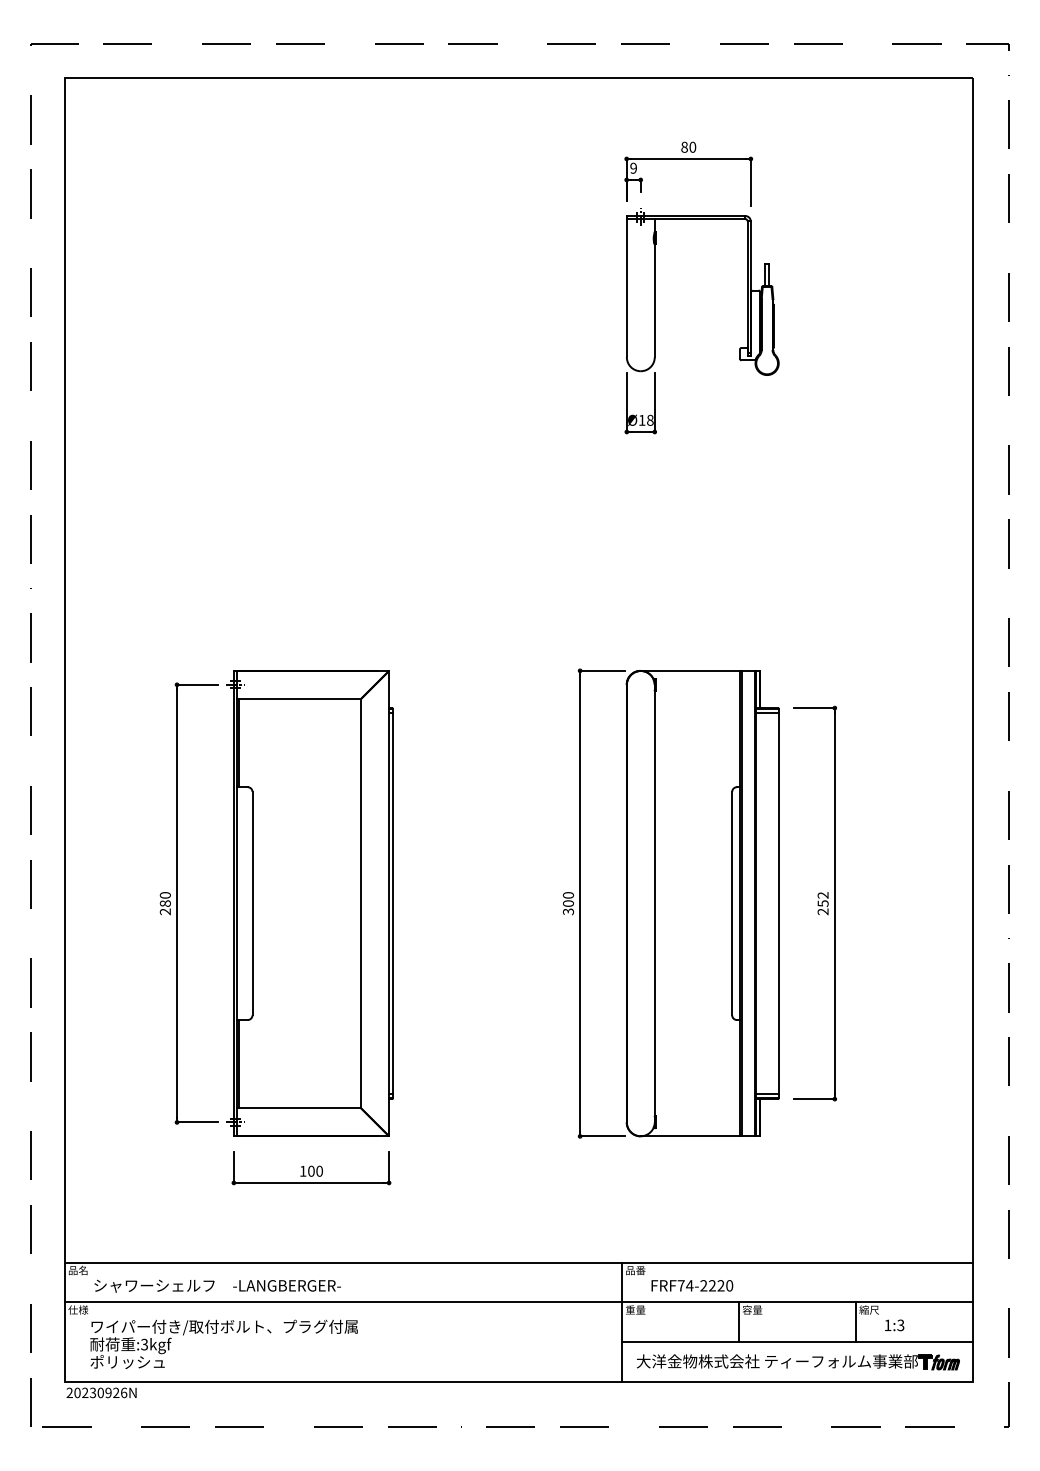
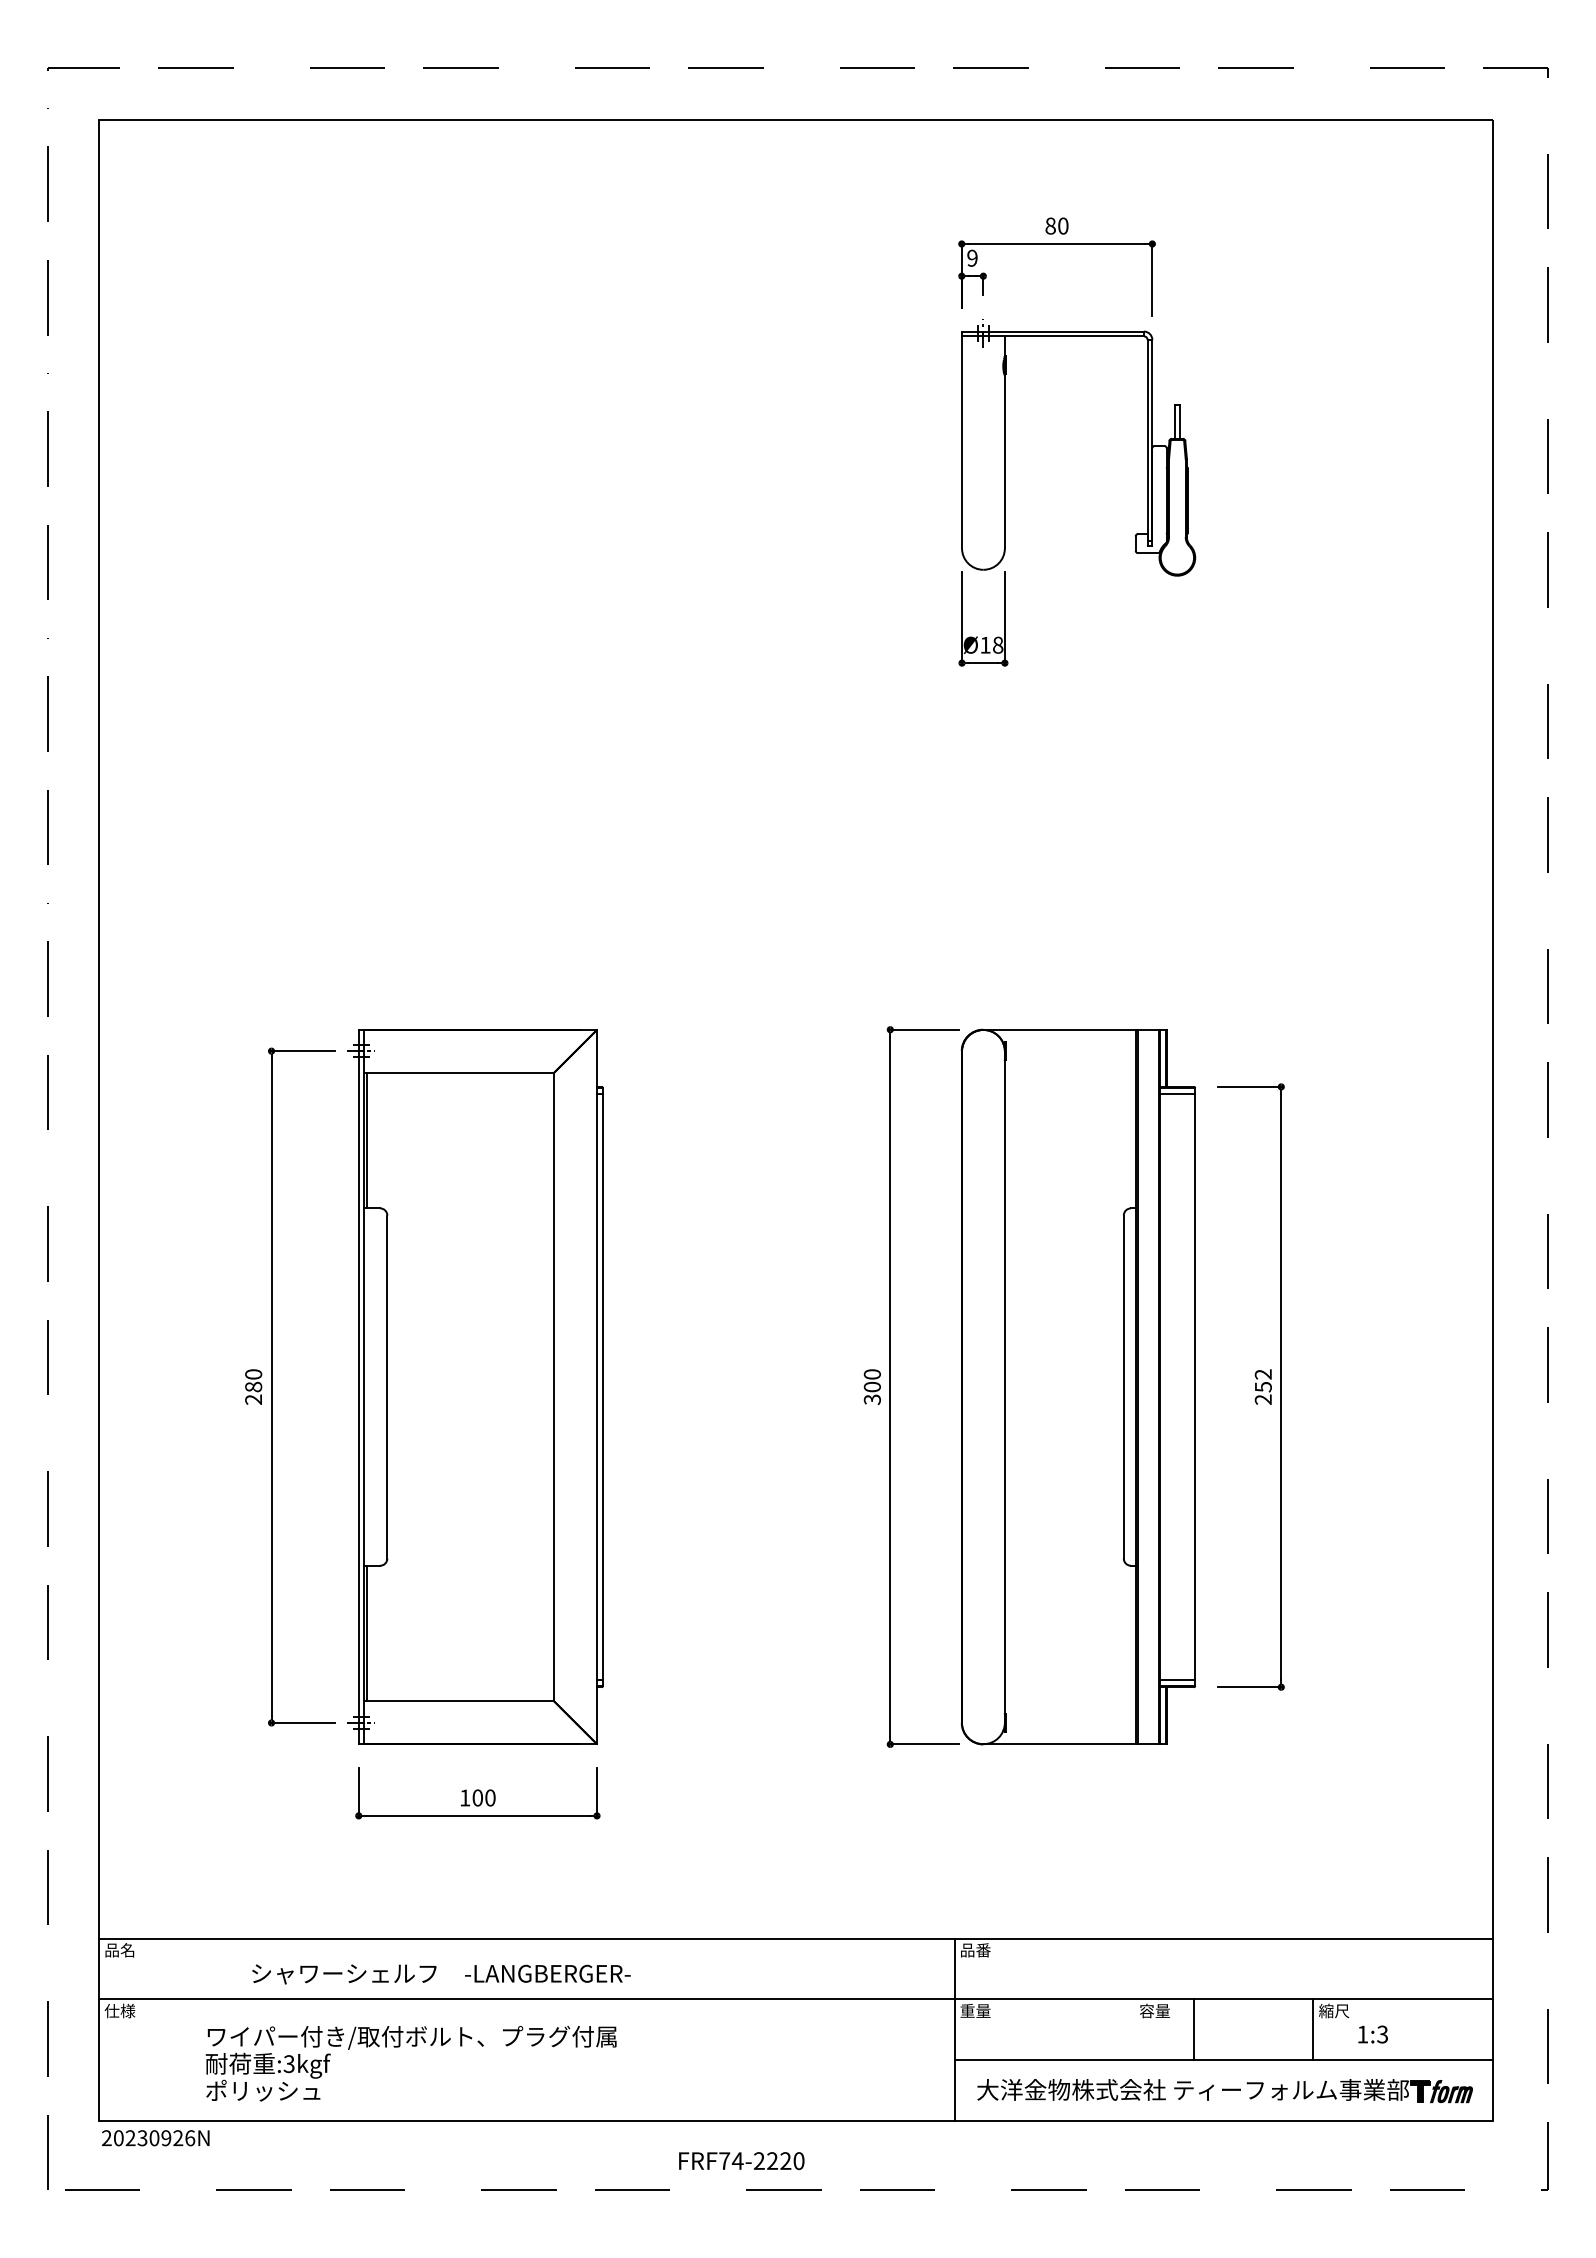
text: (217, 1285) -> (441, 1973), moved
text: (692, 1285) -> (741, 2160), moved
line: (738, 1322) -> (1193, 2030), moved
text: (223, 1343) -> (410, 2062), moved

